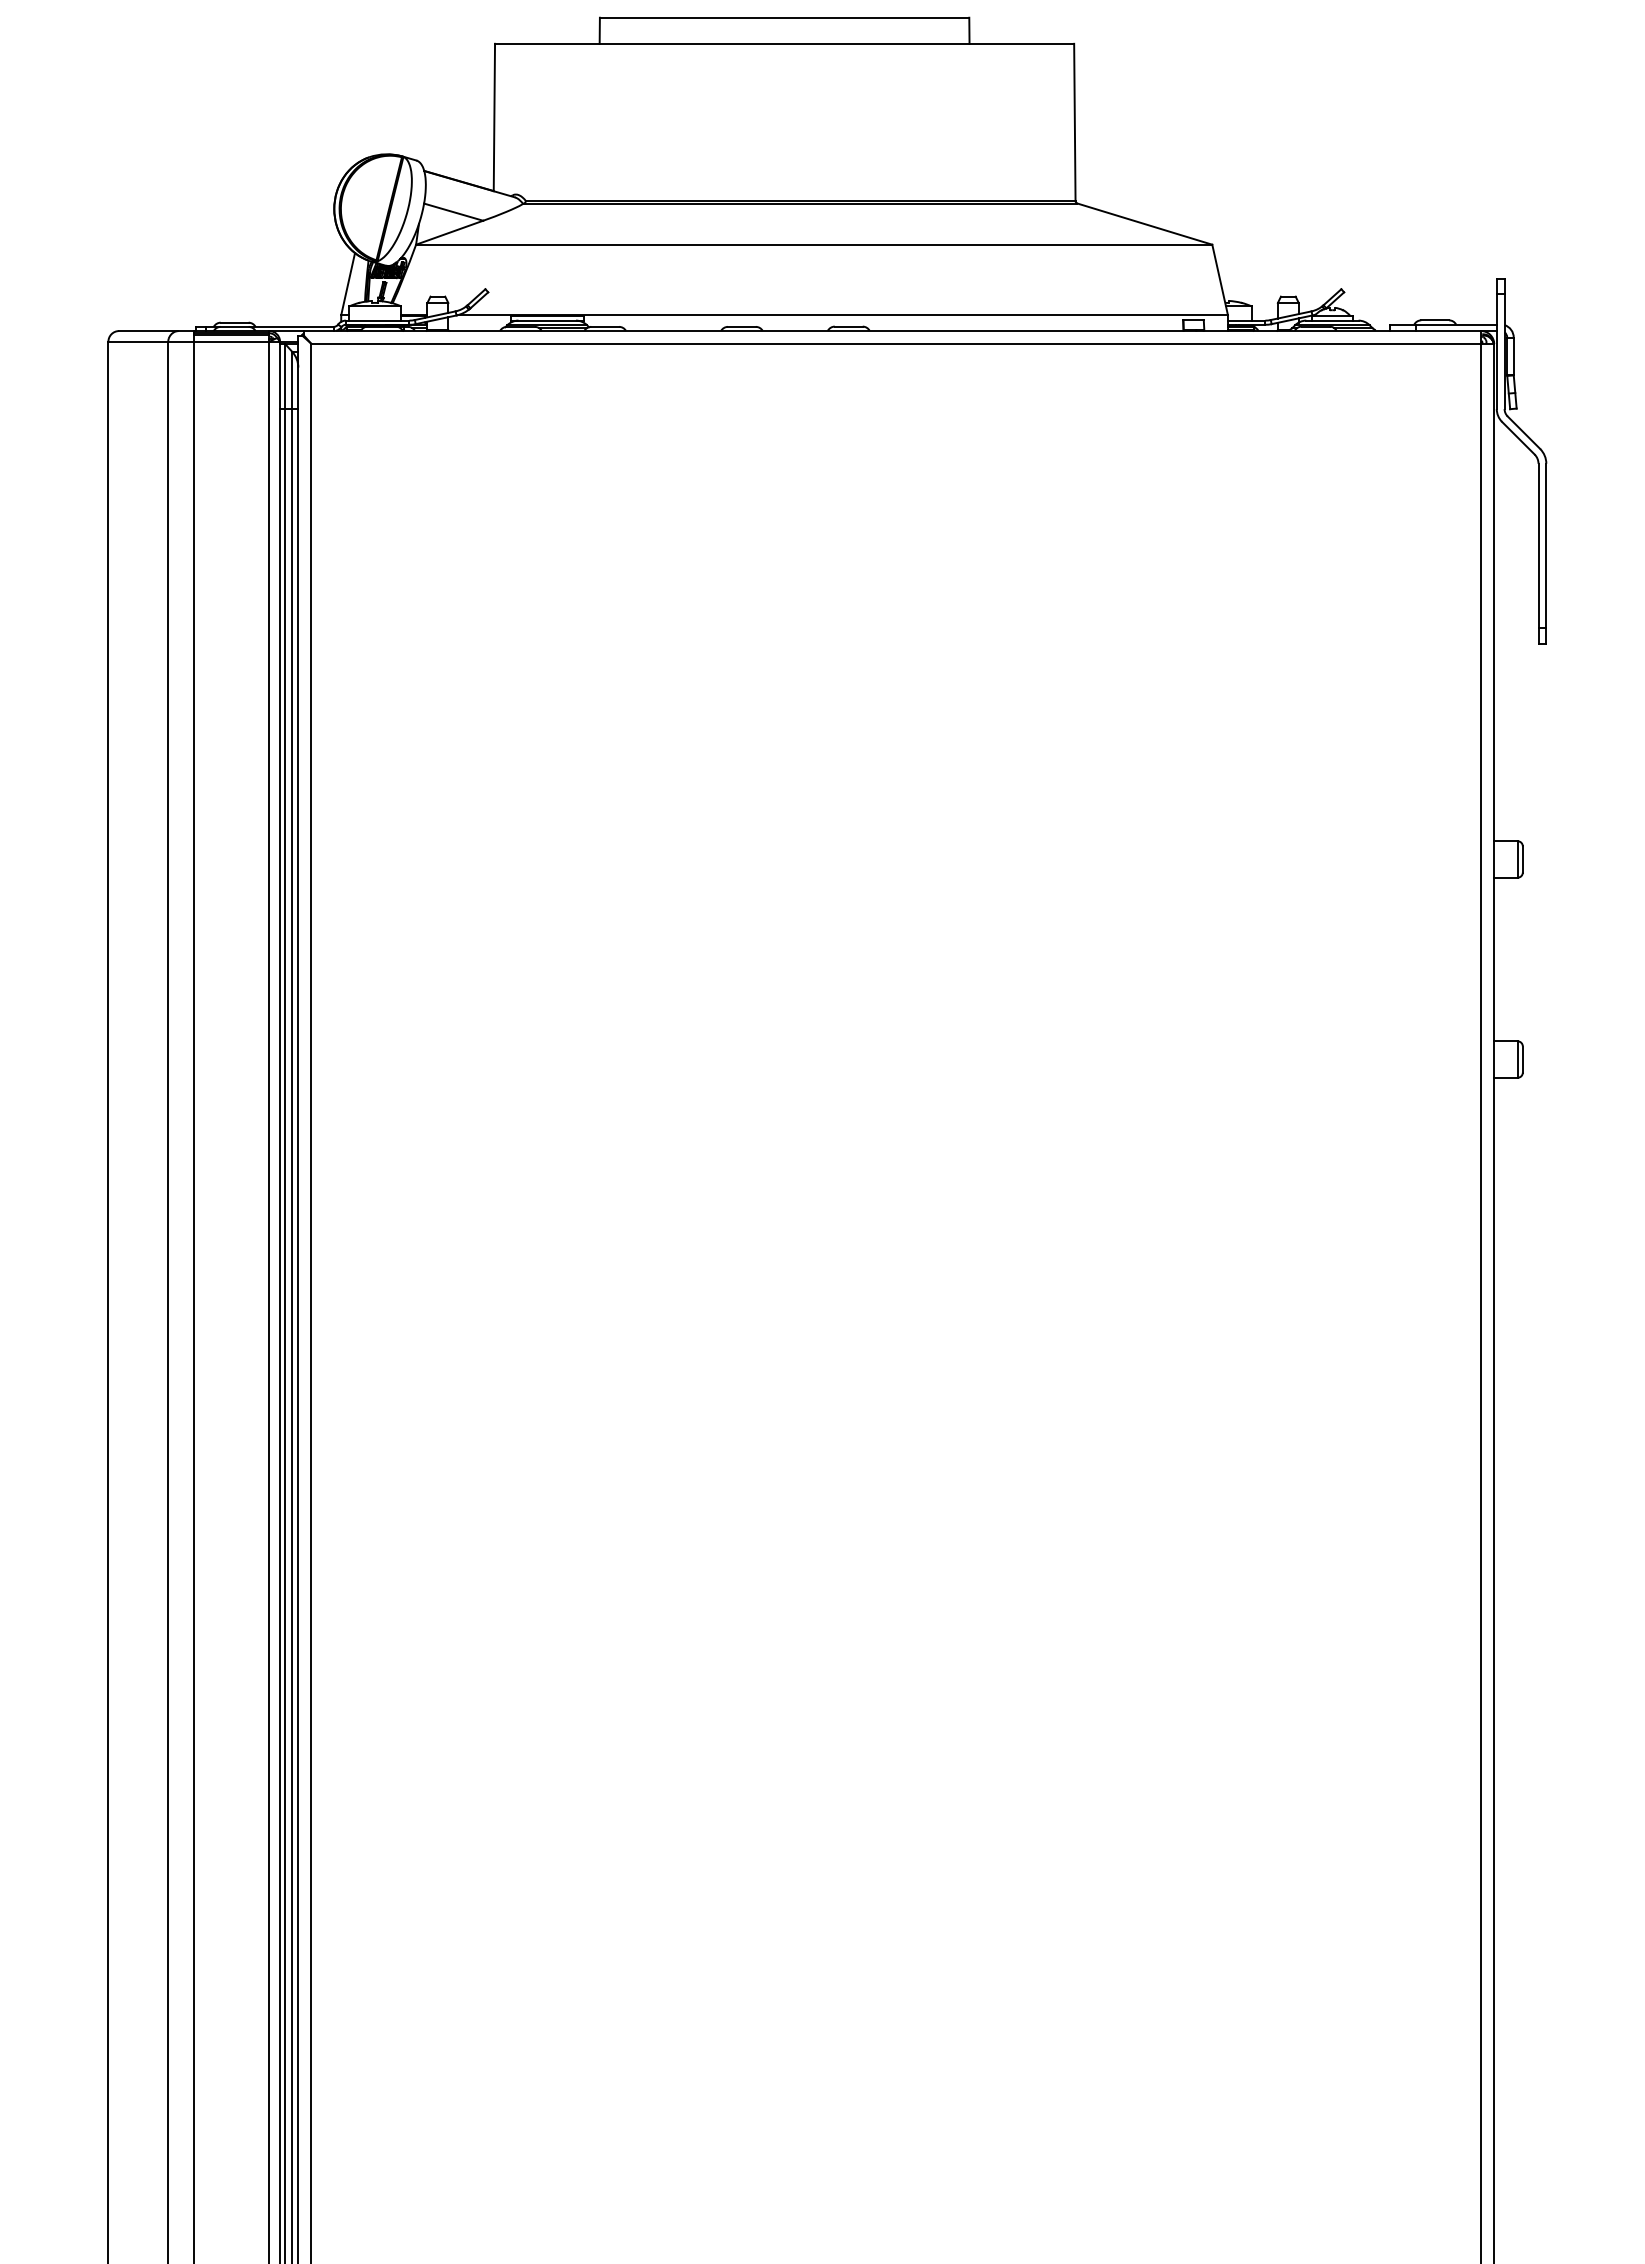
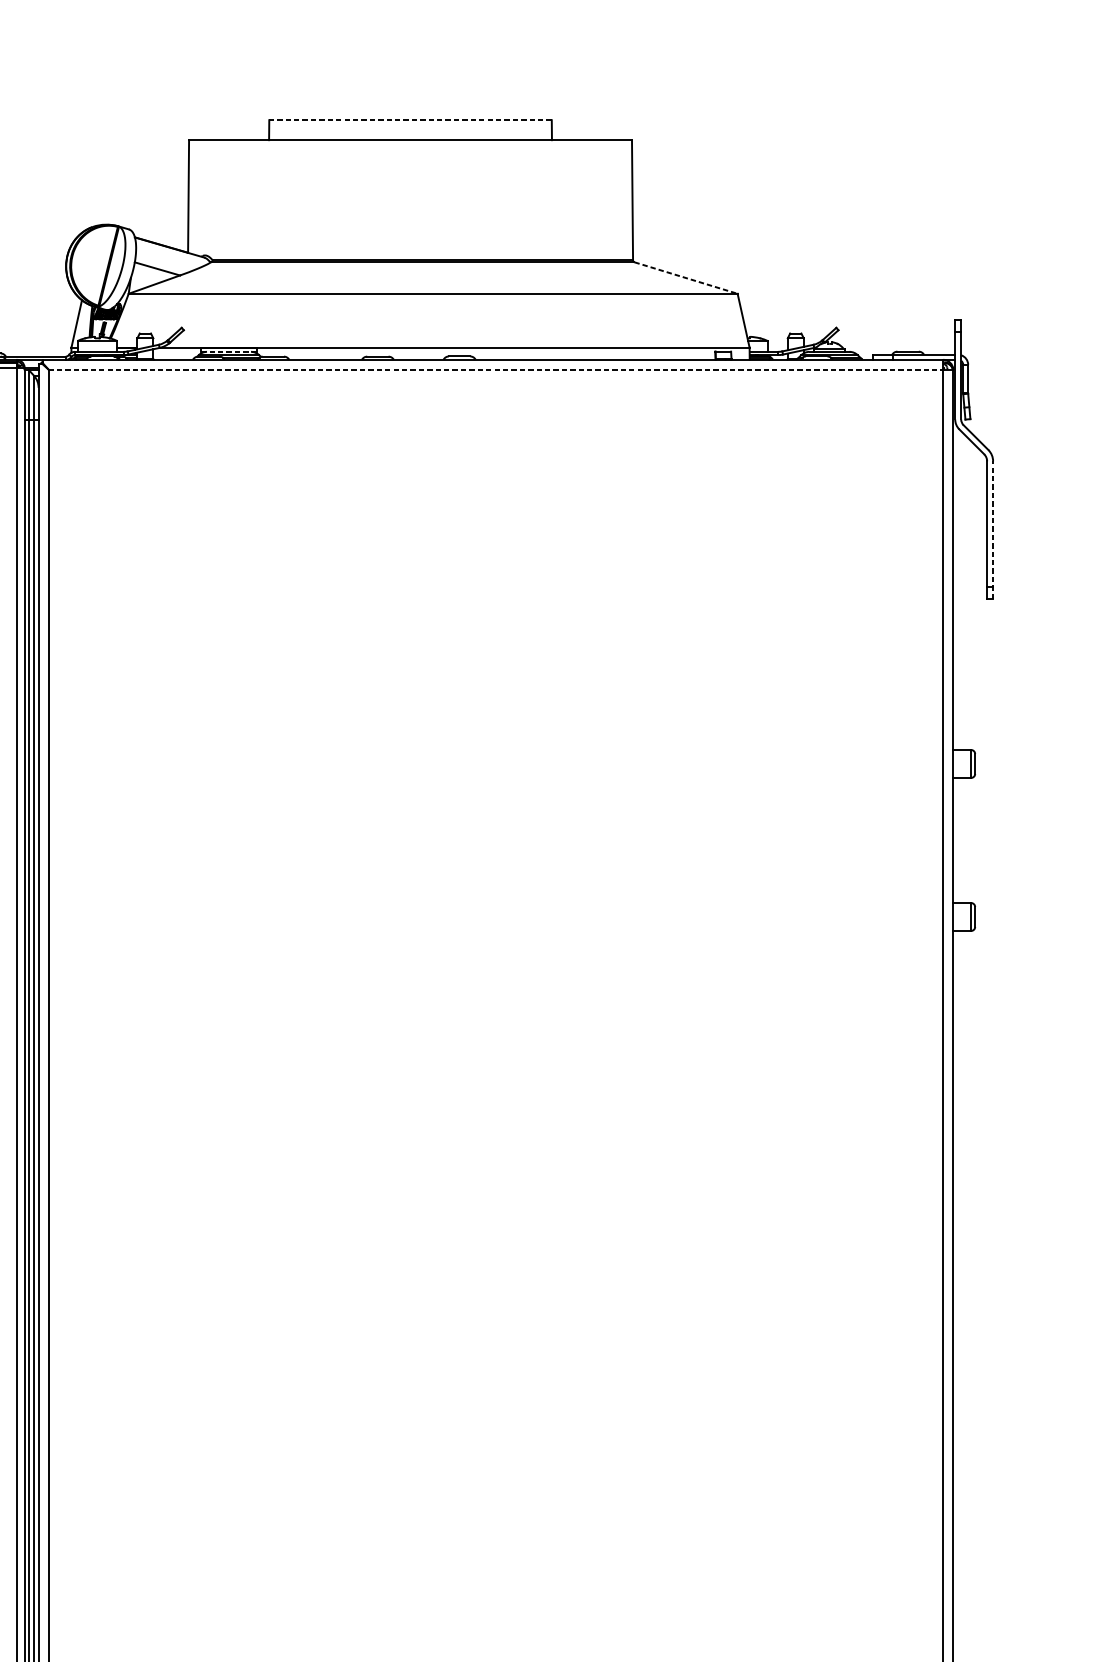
line: (784, 17) -> (410, 120), solid -> dashed
line: (1144, 224) -> (685, 278), solid -> dashed
line: (547, 320) -> (229, 351), solid -> dashed
line: (896, 343) -> (496, 369), solid -> dashed
line: (1546, 553) -> (993, 529), solid -> dashed

